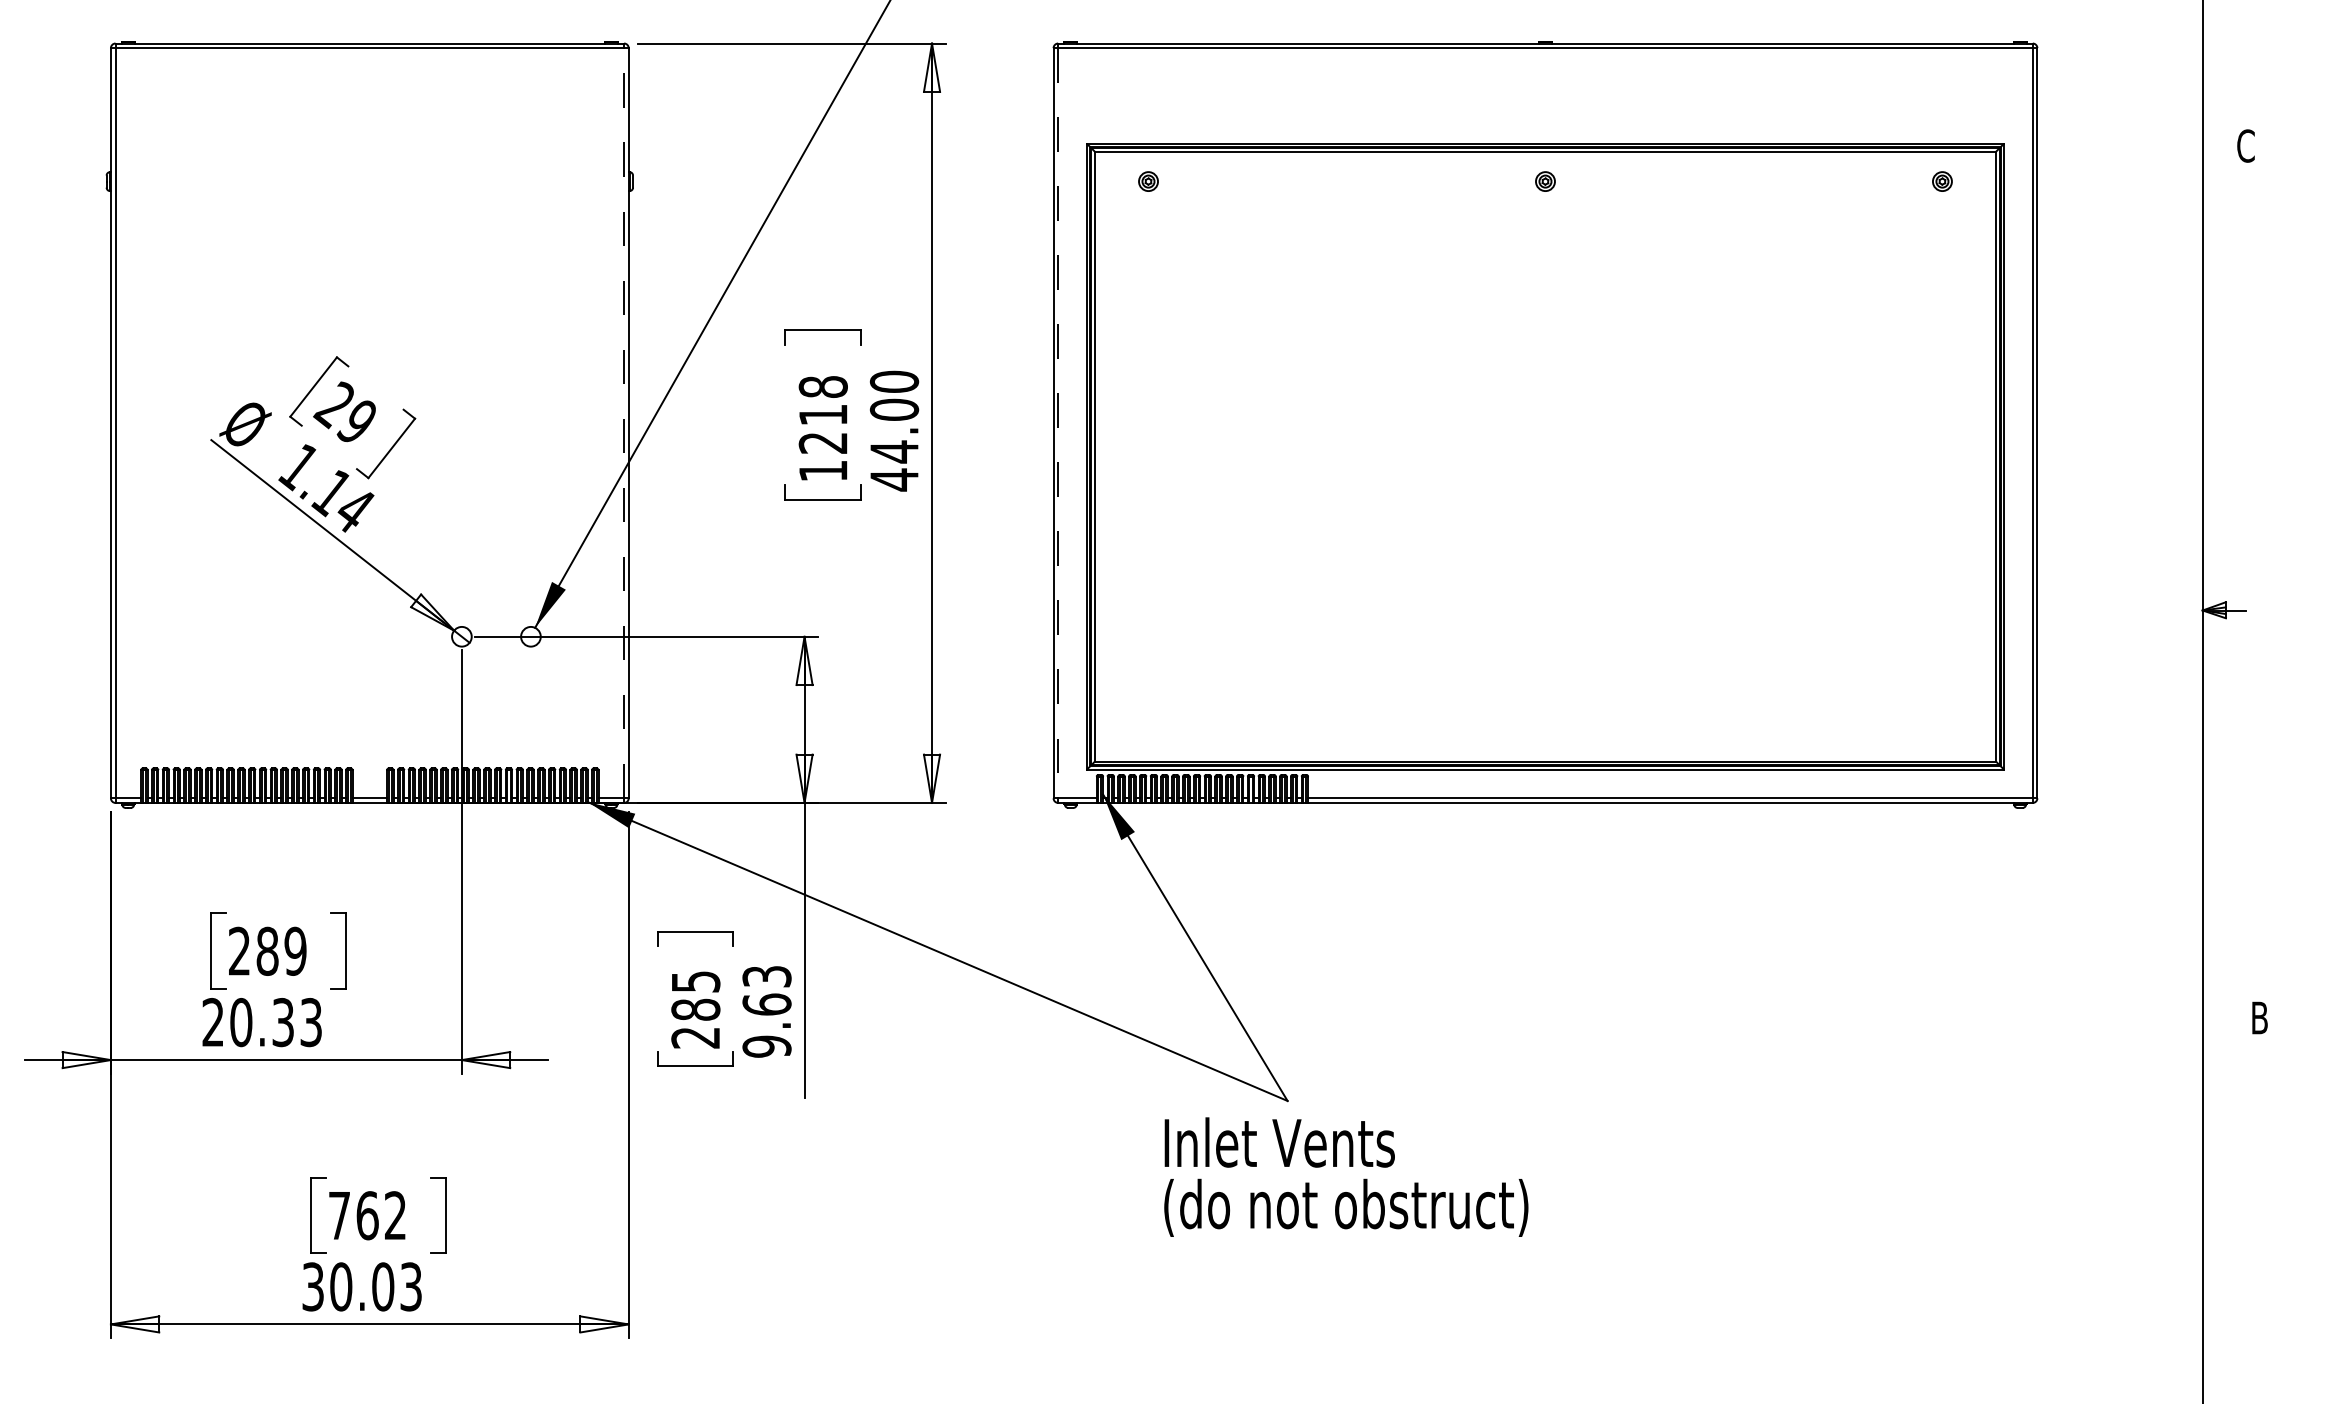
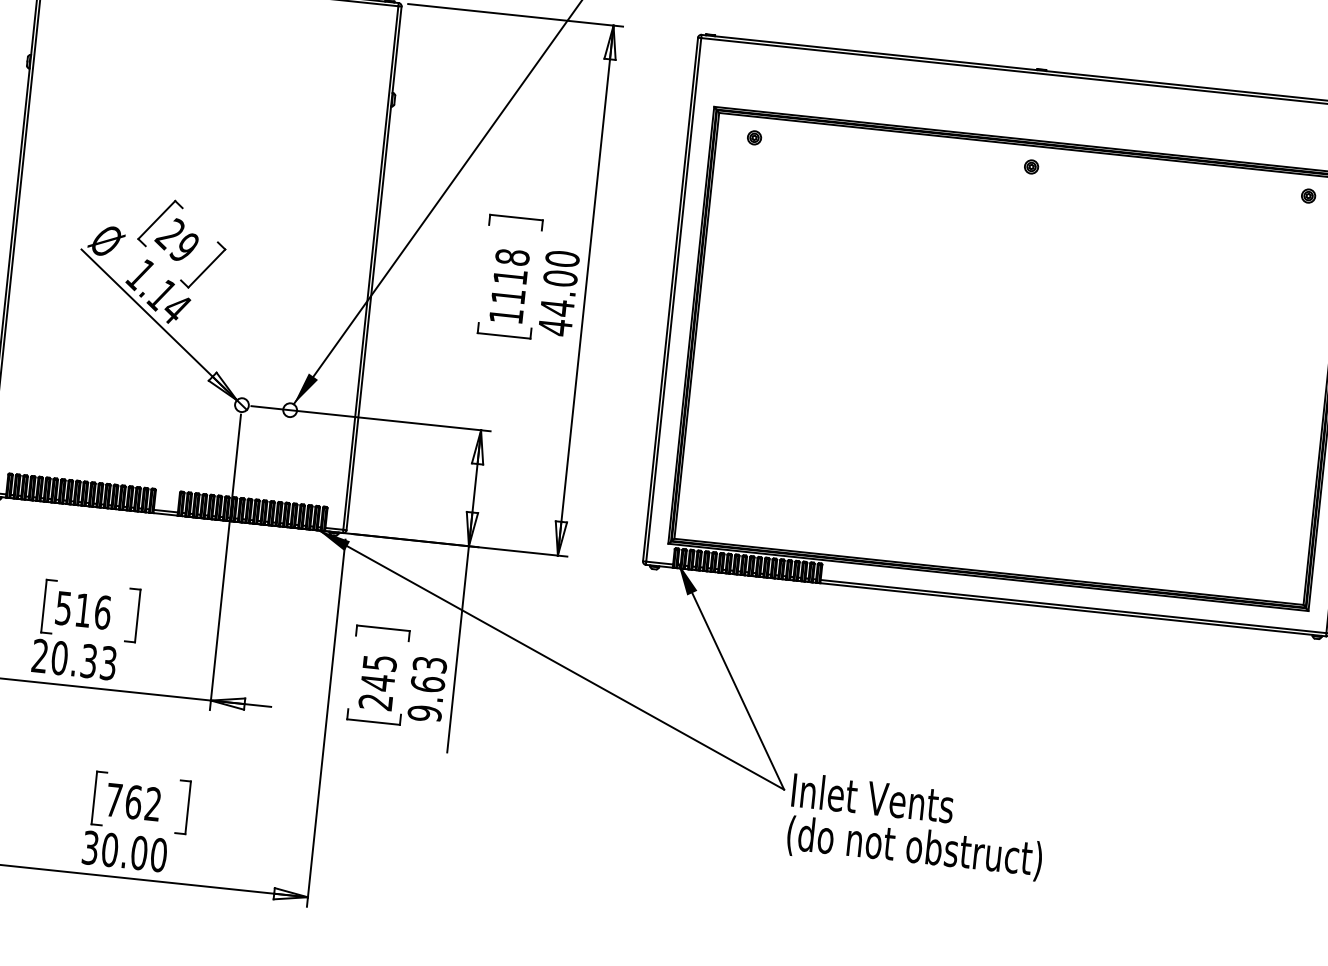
line: (624, 422) -> (371, 267), dashed -> solid
line: (1058, 423) -> (673, 300), dashed -> solid
text: (822, 443) -> (507, 296), 1218 -> 1118
text: (267, 950) -> (83, 609), 289 -> 516
text: (695, 1009) -> (377, 682), 285 -> 245
text: (1346, 1176) -> (917, 826), moved
text: (411, 1286) -> (159, 854), 30.03 -> 30.00

